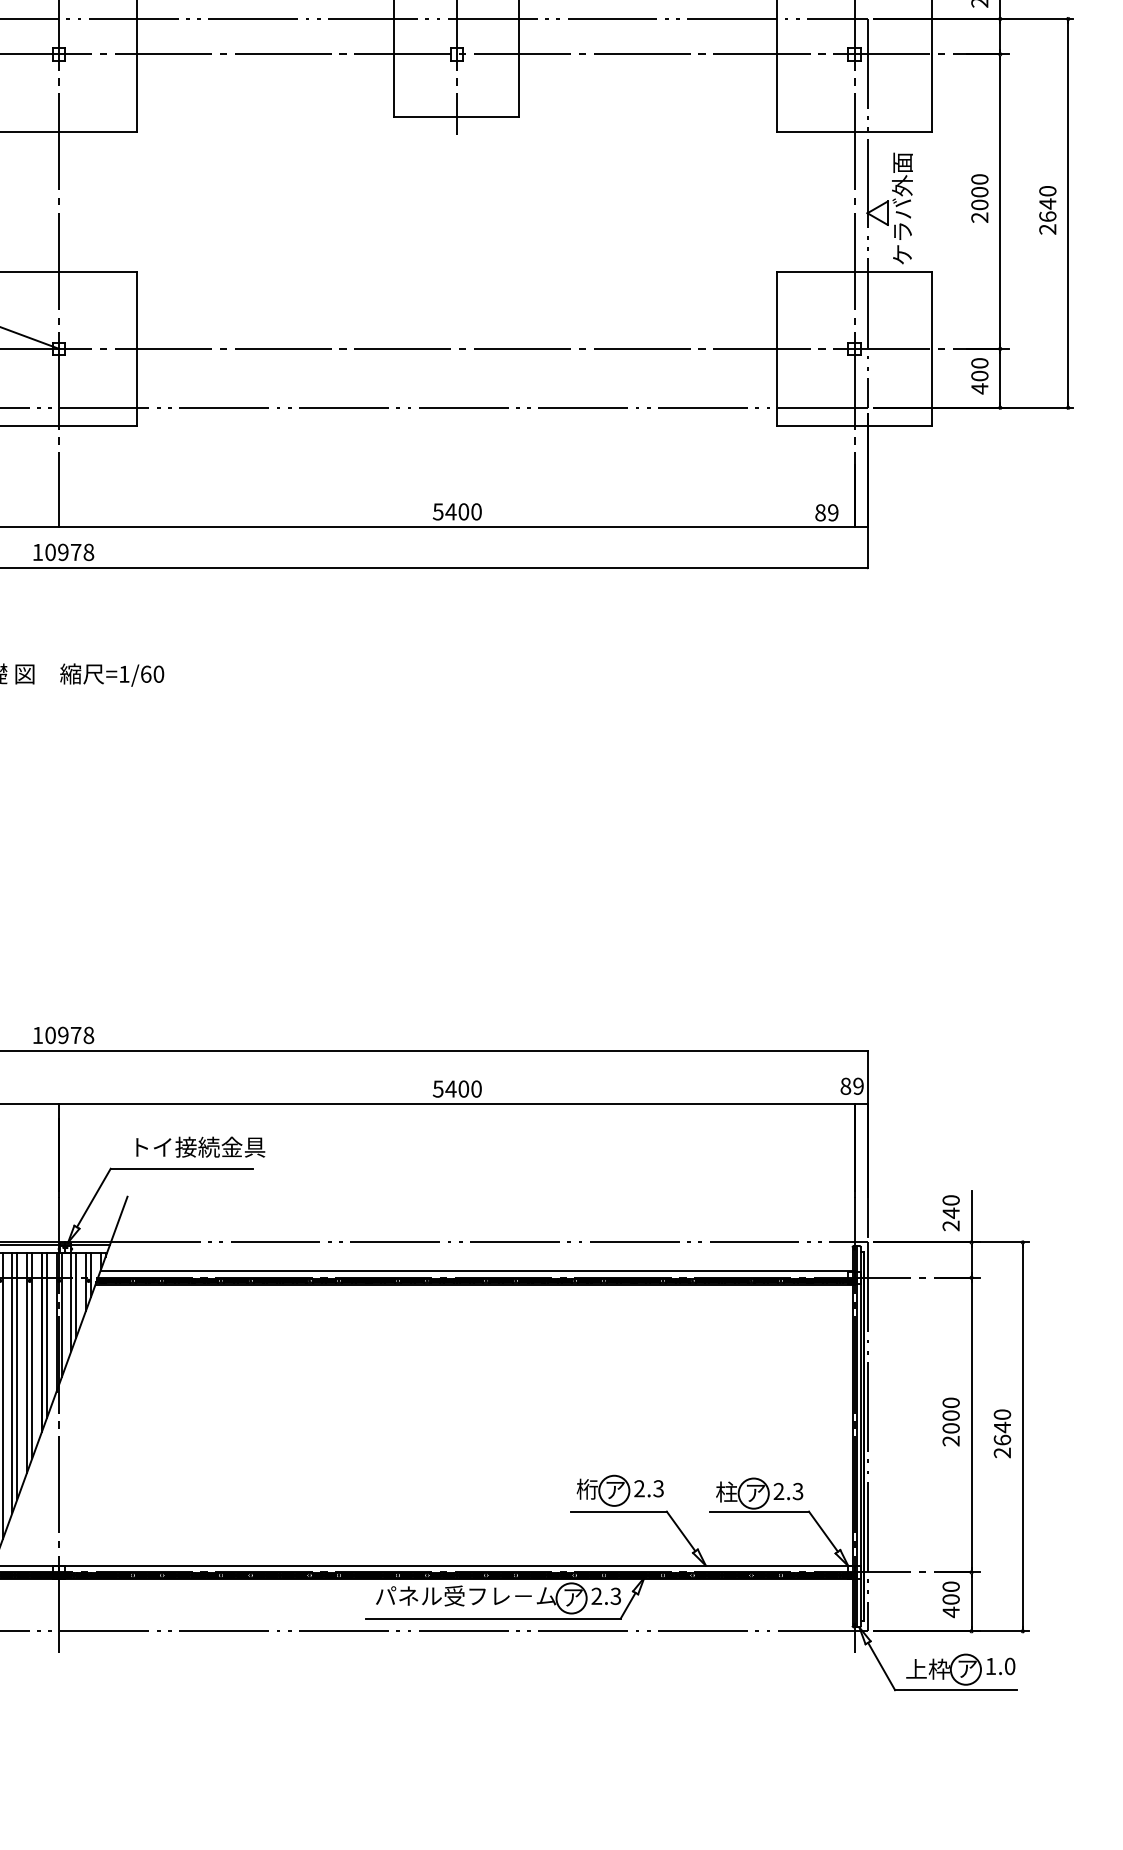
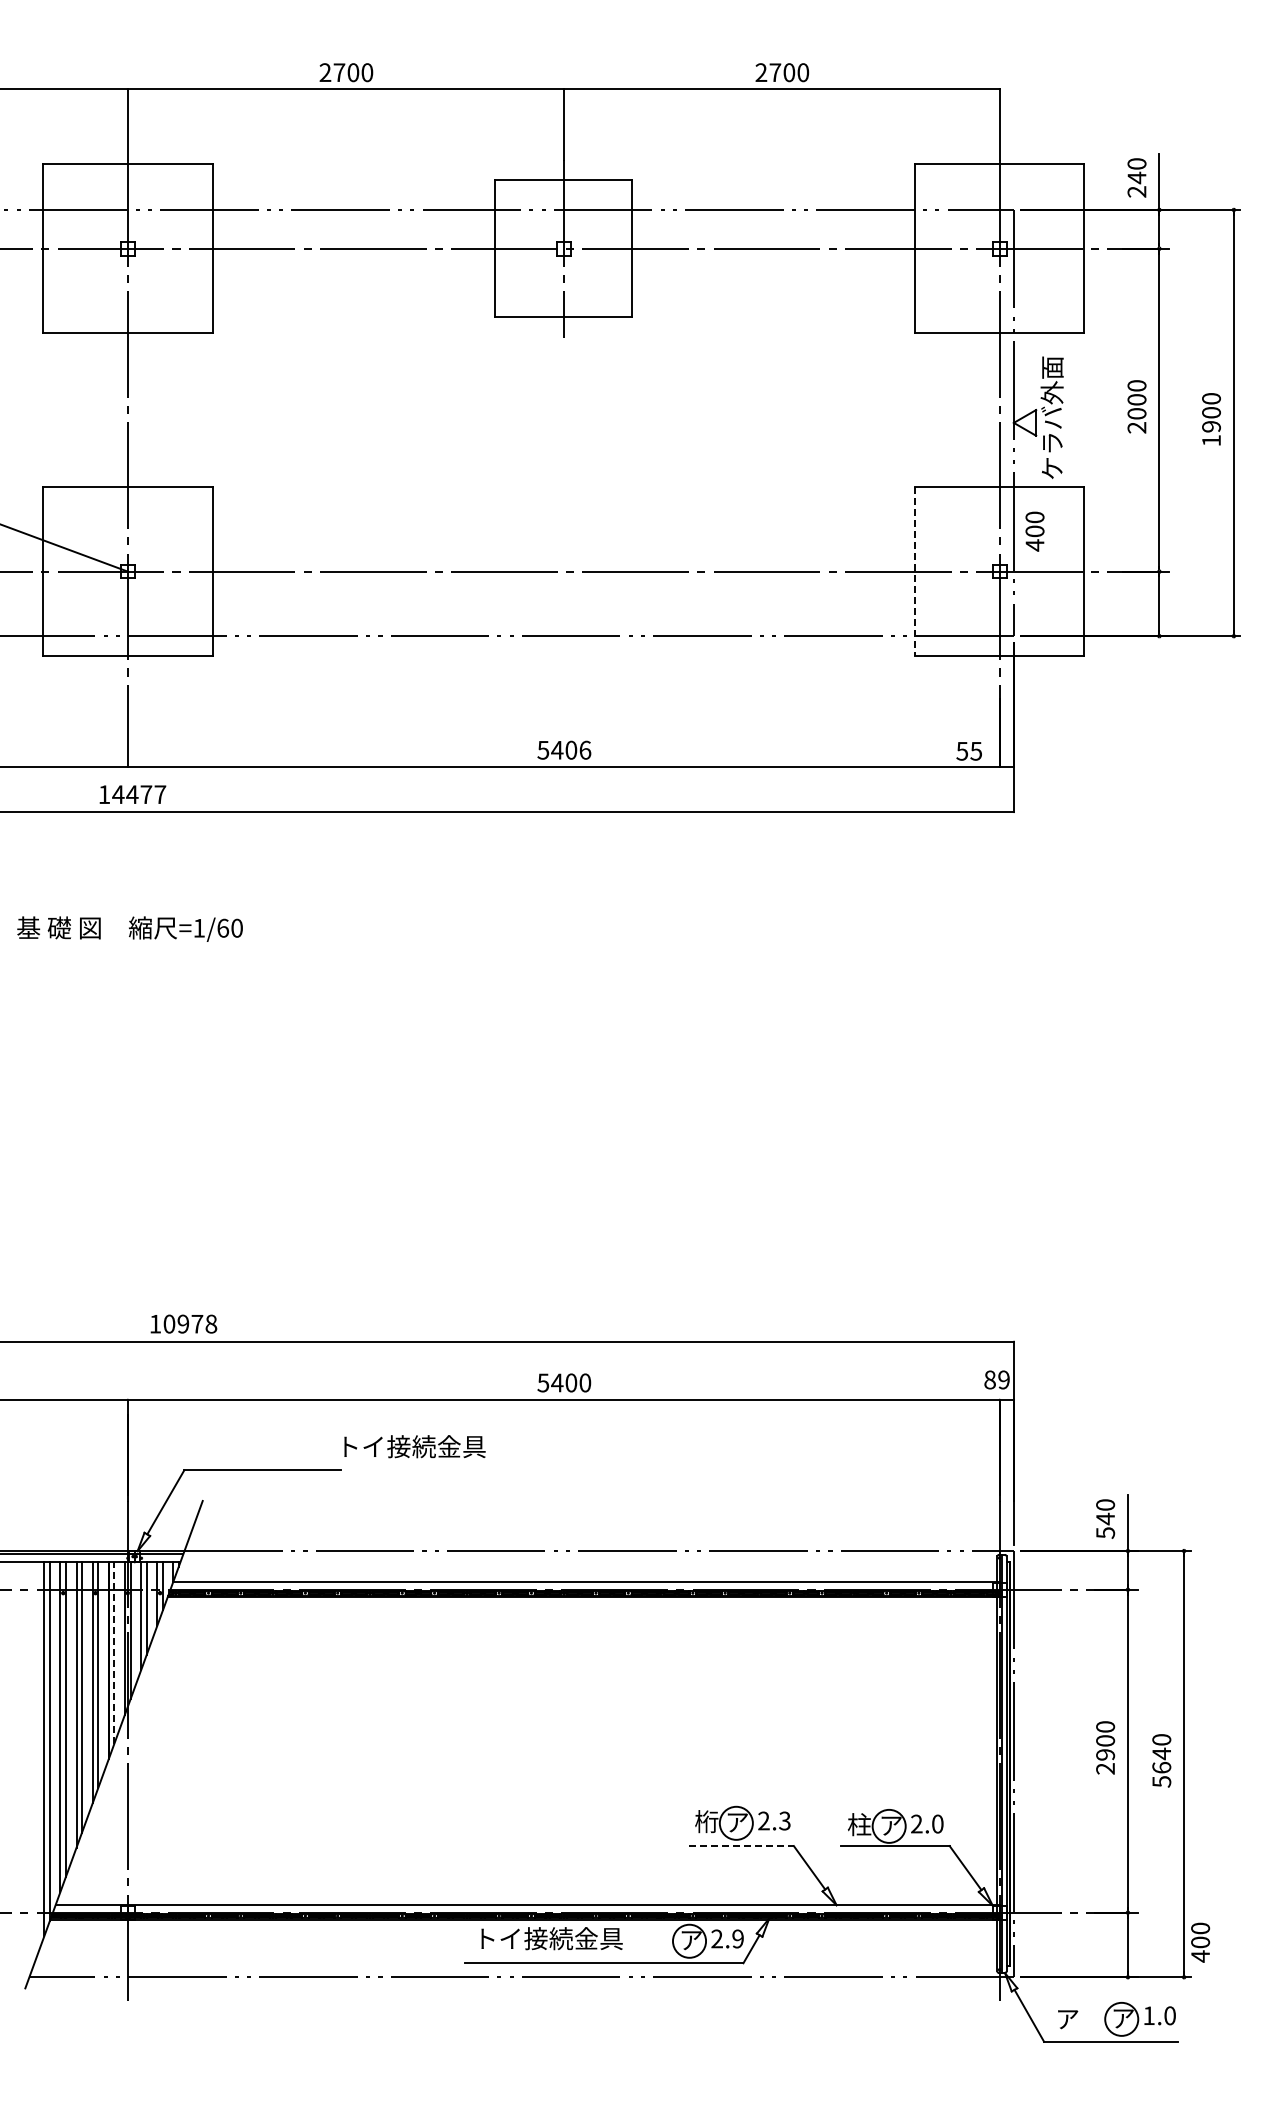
text: (1047, 216) -> (1211, 426), 2640 -> 1900
line: (776, 348) -> (914, 571), solid -> dashed
text: (979, 376) -> (1034, 531), moved
text: (476, 511) -> (585, 749), 5400 -> 5406
text: (826, 512) -> (968, 750), 89 -> 55
text: (69, 552) -> (139, 794), 10978 -> 14477
text: (63, 1034) -> (183, 1323), moved
text: (200, 1147) -> (414, 1446), moved
text: (951, 1225) -> (1105, 1532), 240 -> 540
line: (47, 1335) -> (114, 1653), solid -> dashed
text: (951, 1428) -> (1105, 1754), 2000 -> 2900
text: (1002, 1452) -> (1161, 1781), 2640 -> 5640
text: (797, 1491) -> (937, 1823), 2.3 -> 2.0
line: (619, 1511) -> (741, 1846), solid -> dashed
text: (465, 1595) -> (573, 1938), パネル受フレ－ム -> トイ接続金具
text: (615, 1595) -> (737, 1938), 2.3 -> 2.9
text: (951, 1599) -> (1200, 1942), moved
text: (928, 1668) -> (1080, 2018), 上枠 -> ア

